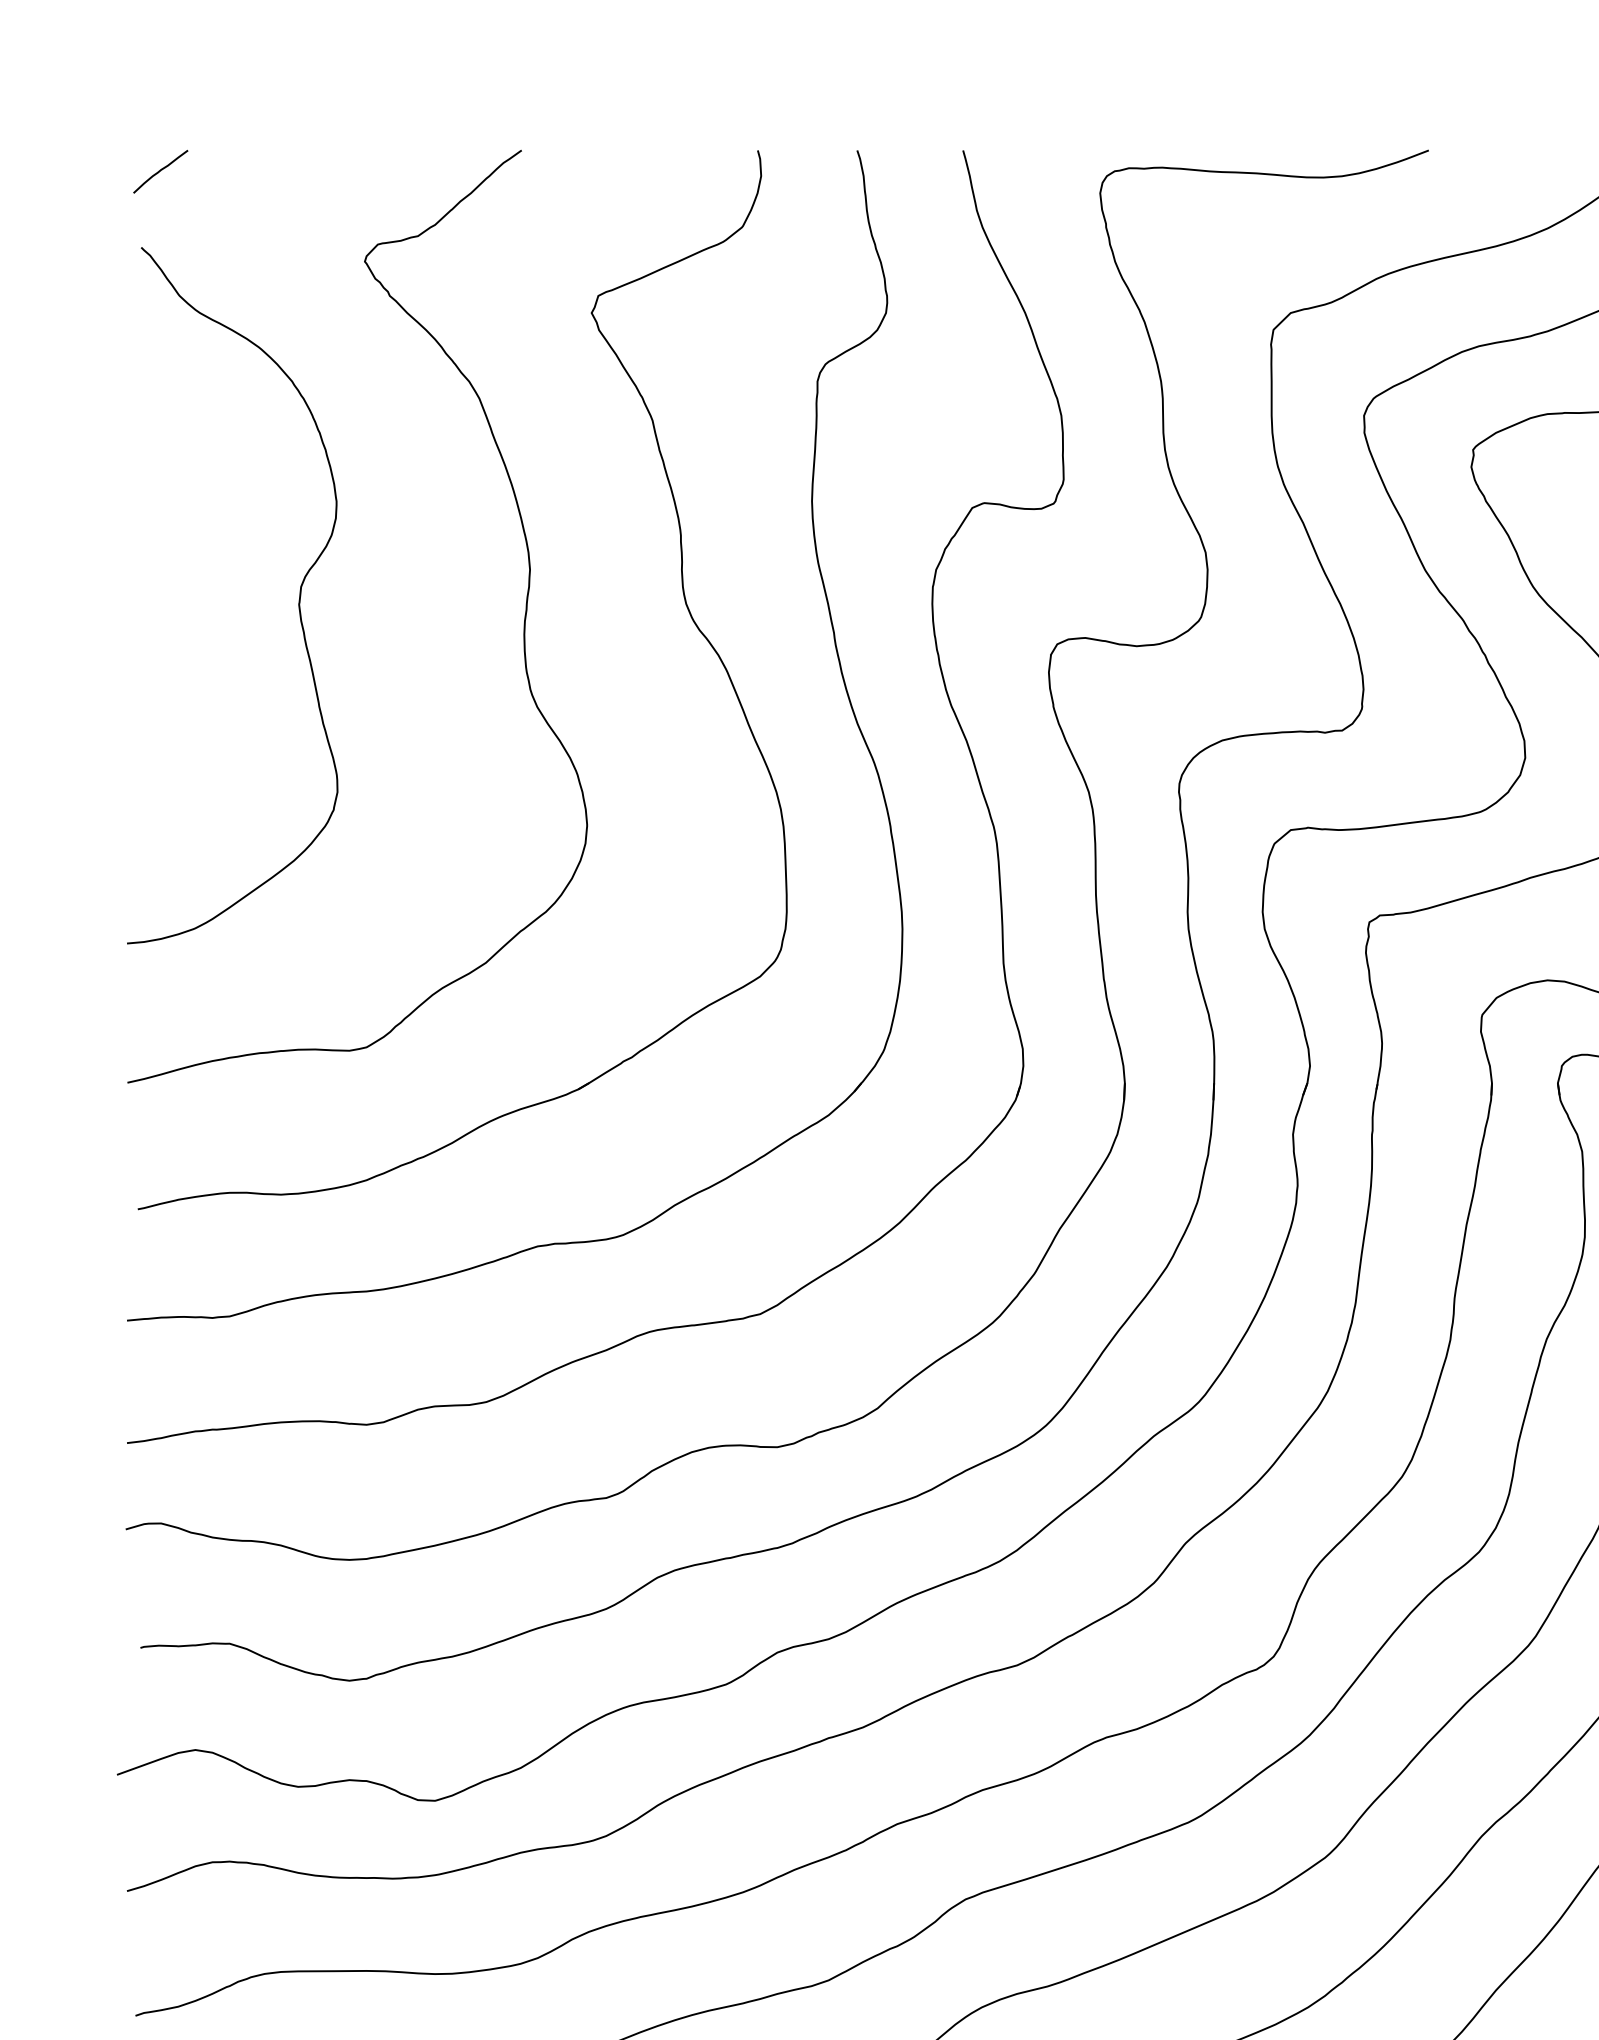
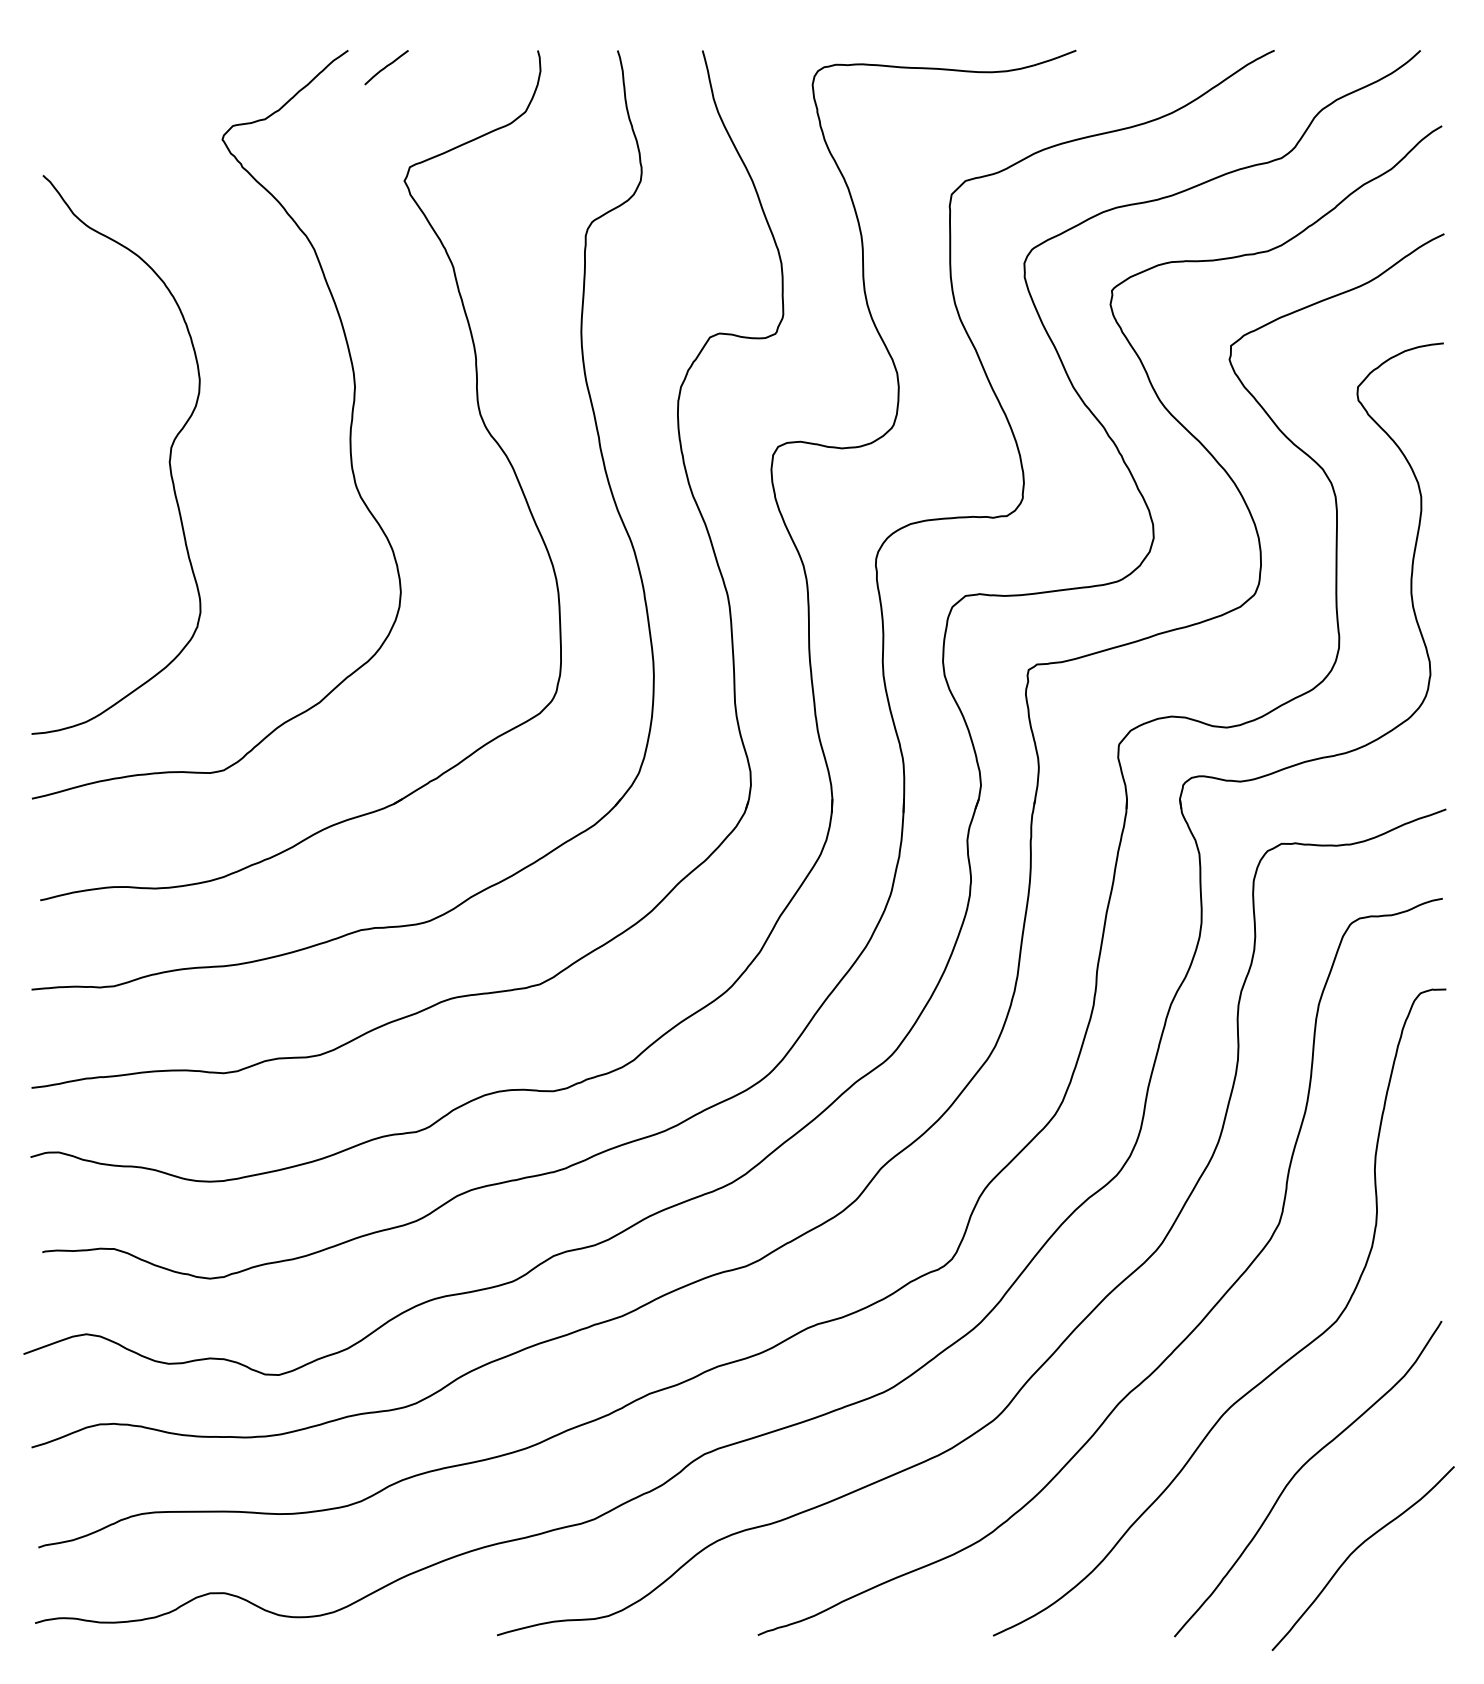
curve: (160, 171) -> (386, 67), moved
curve: (297, 603) -> (168, 461), moved

